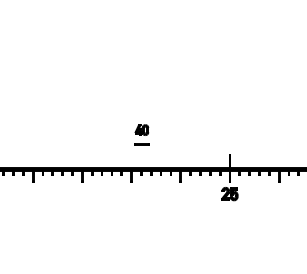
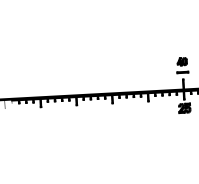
part: (141, 134) -> (182, 64), moved

